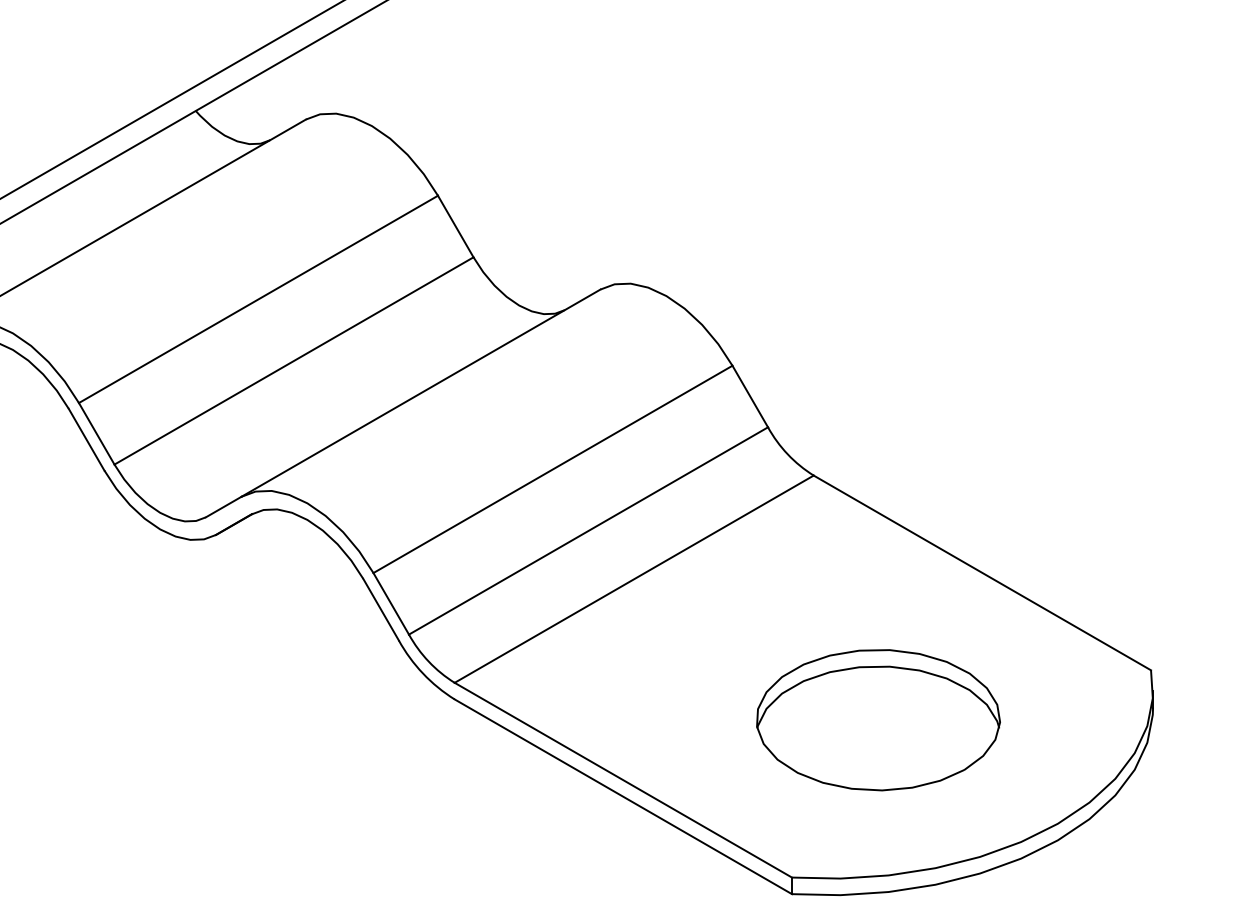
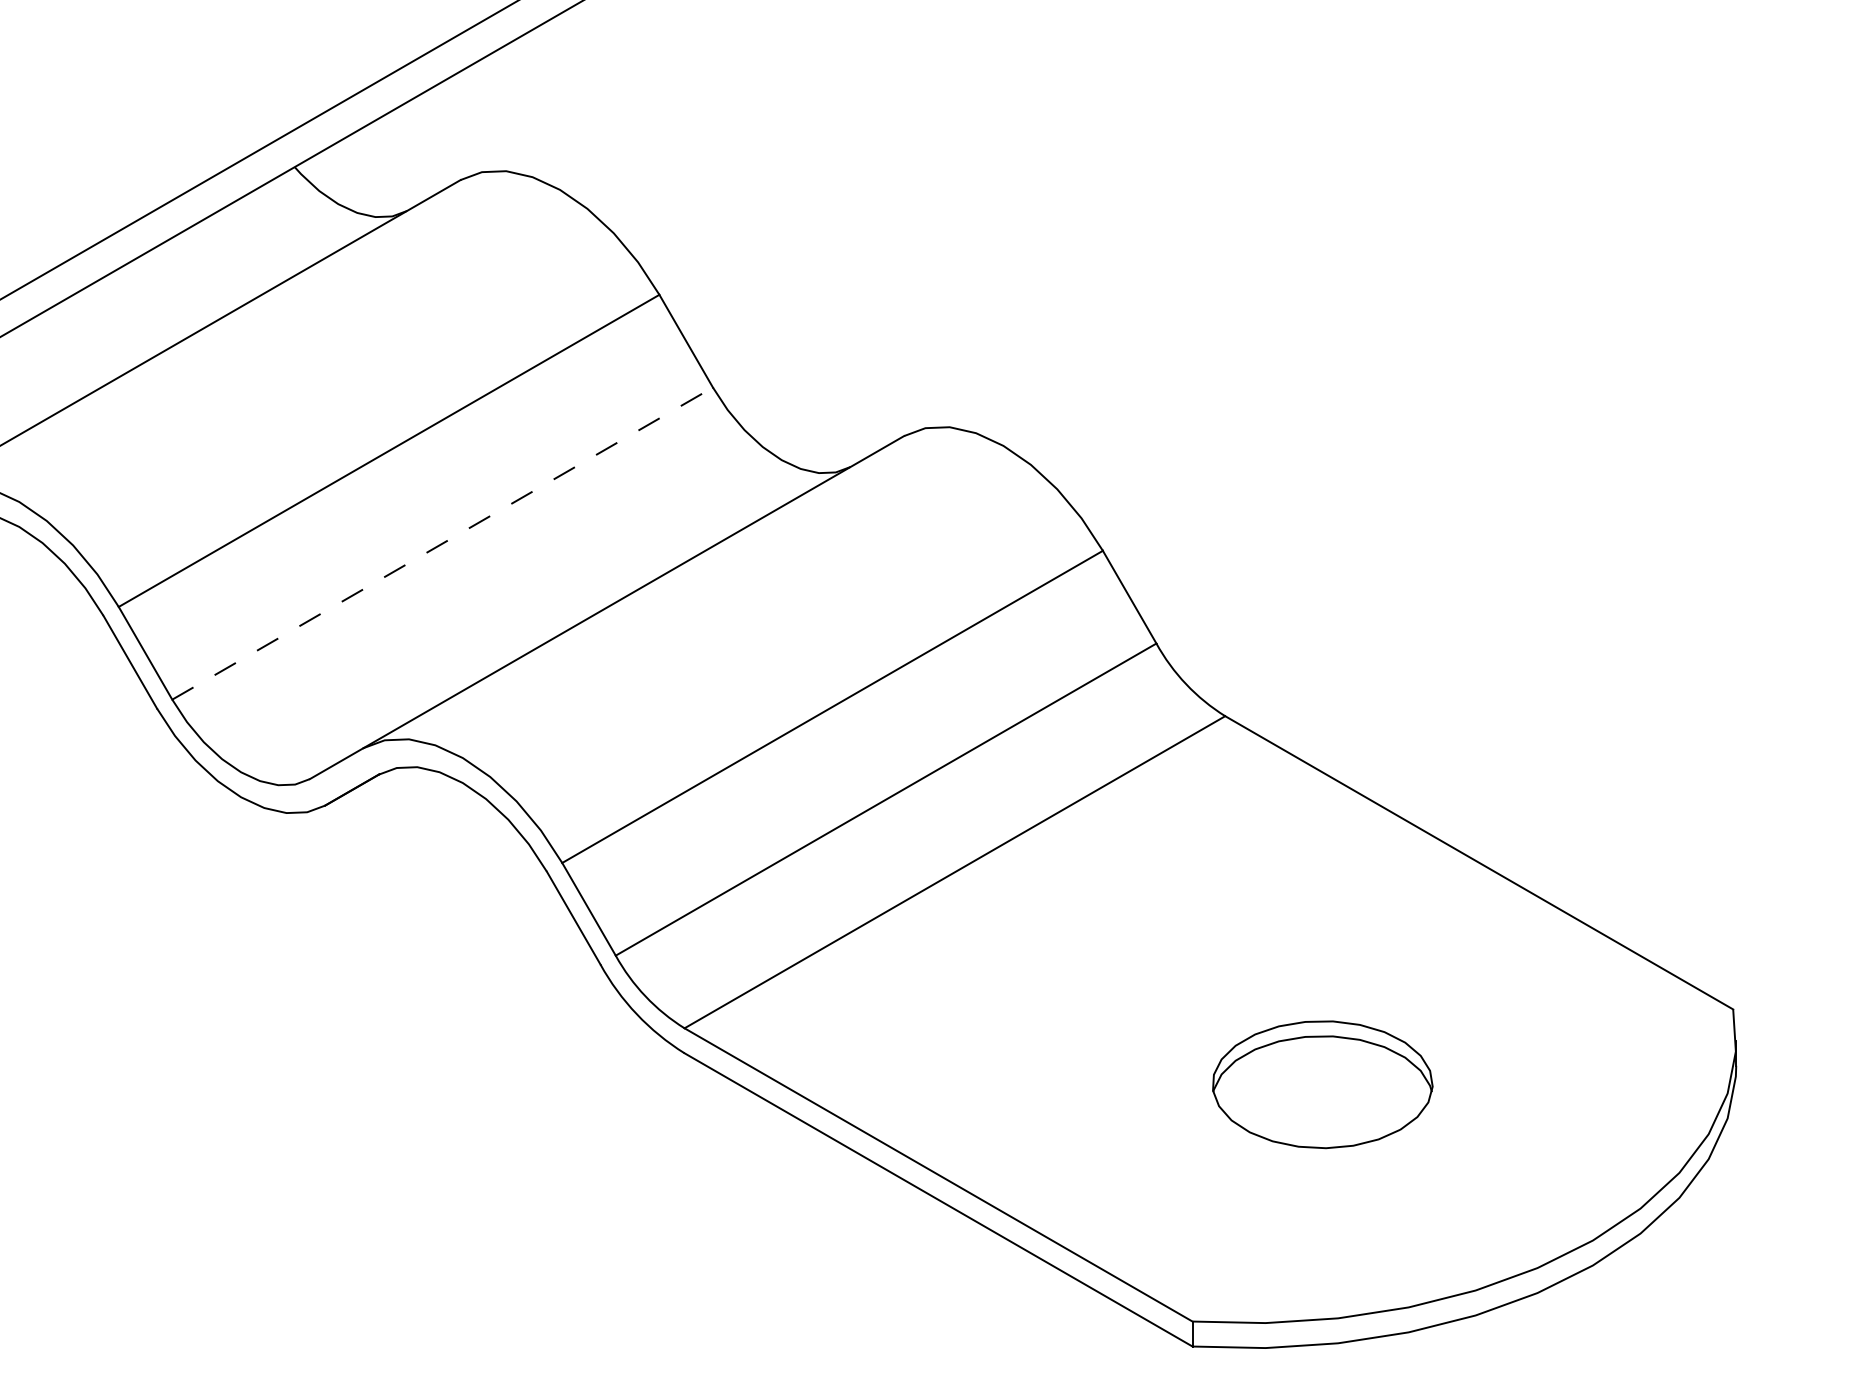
line: (294, 360) -> (443, 542), solid -> dashed
part: (878, 720) -> (1322, 1085), size x0.6

